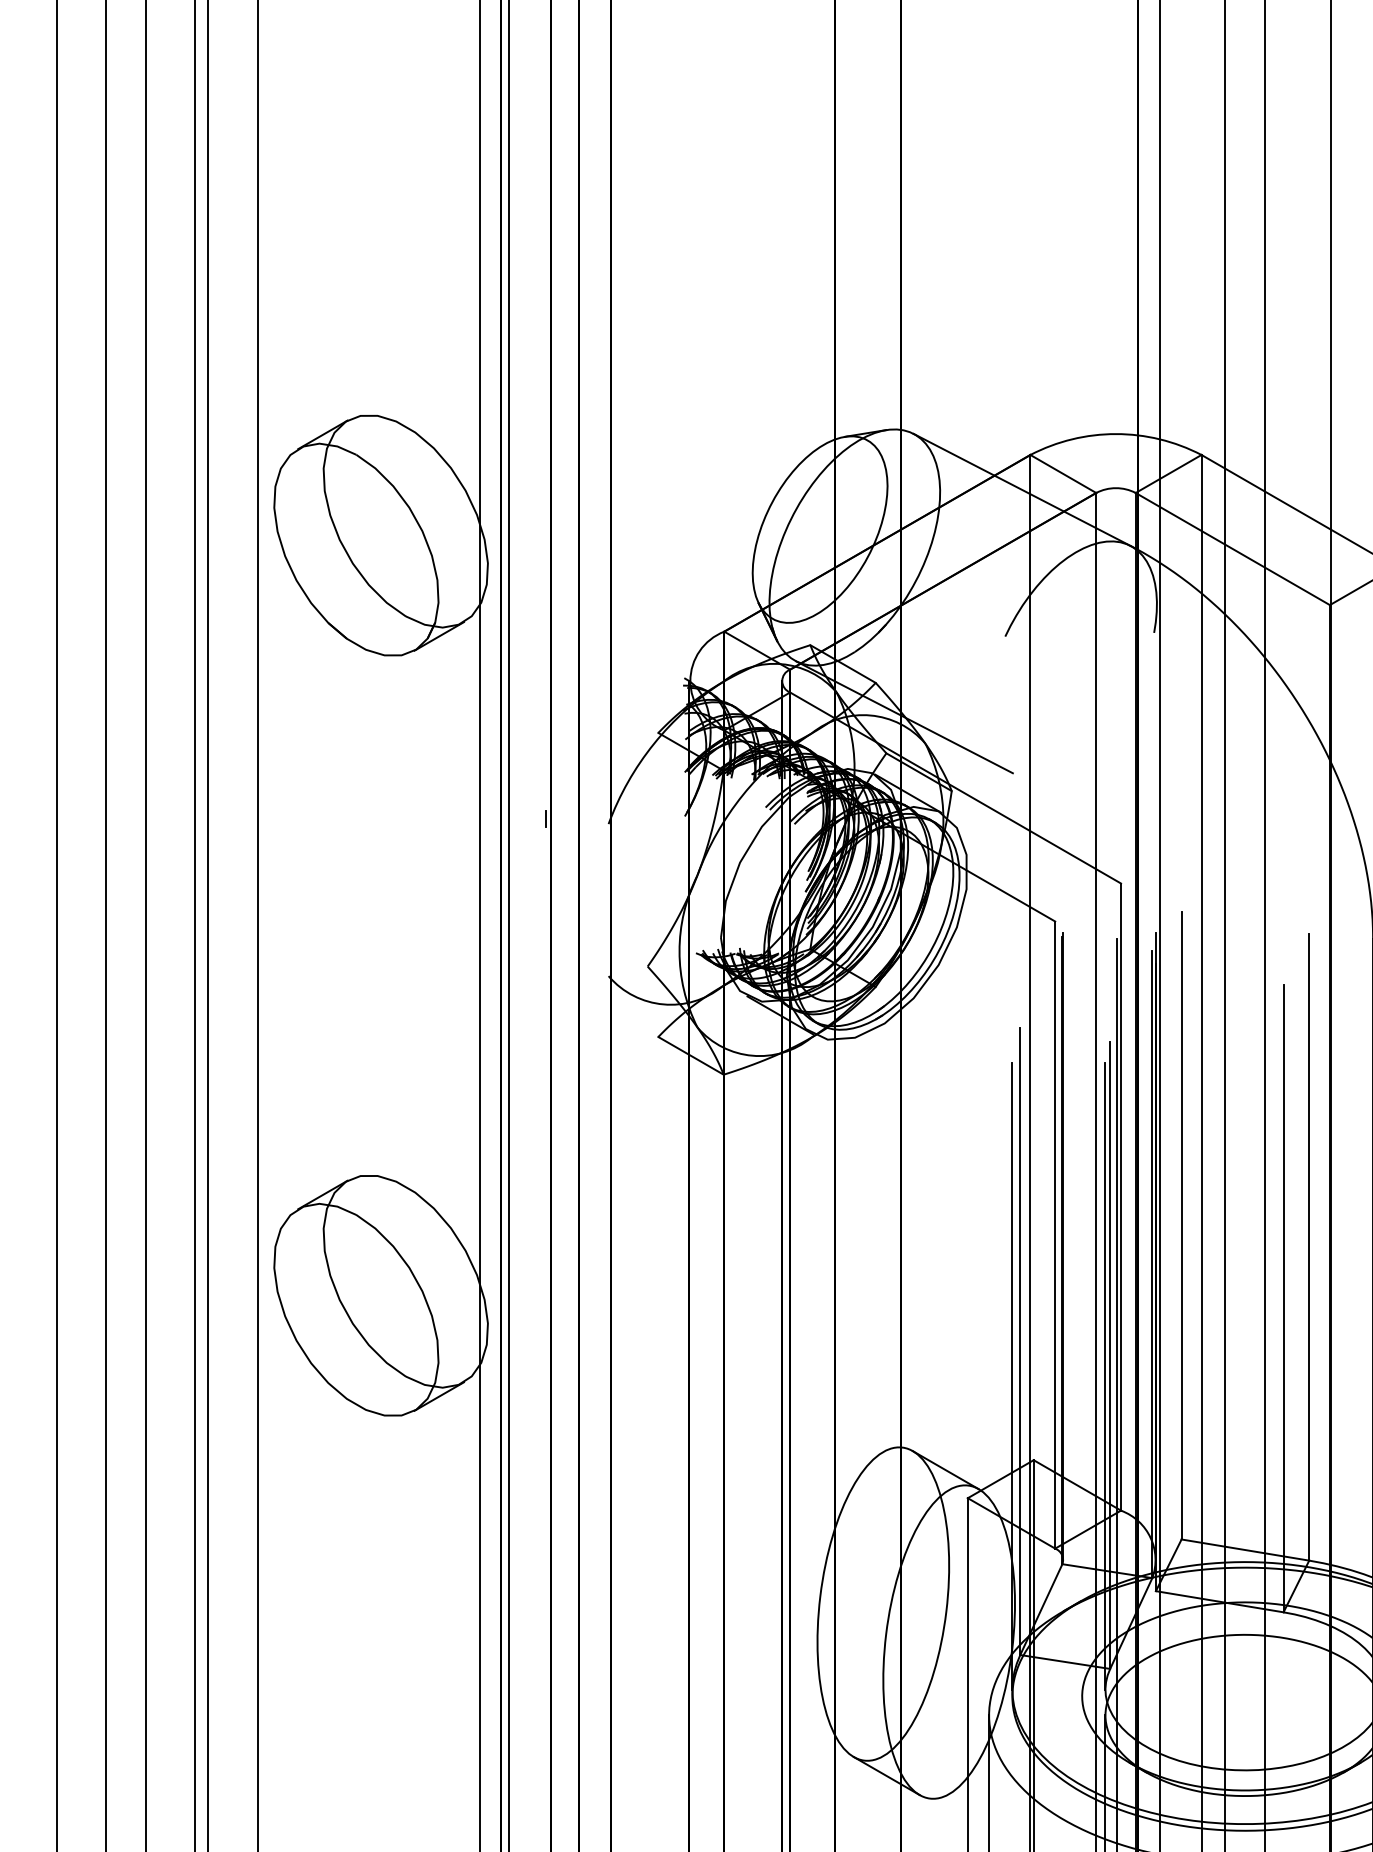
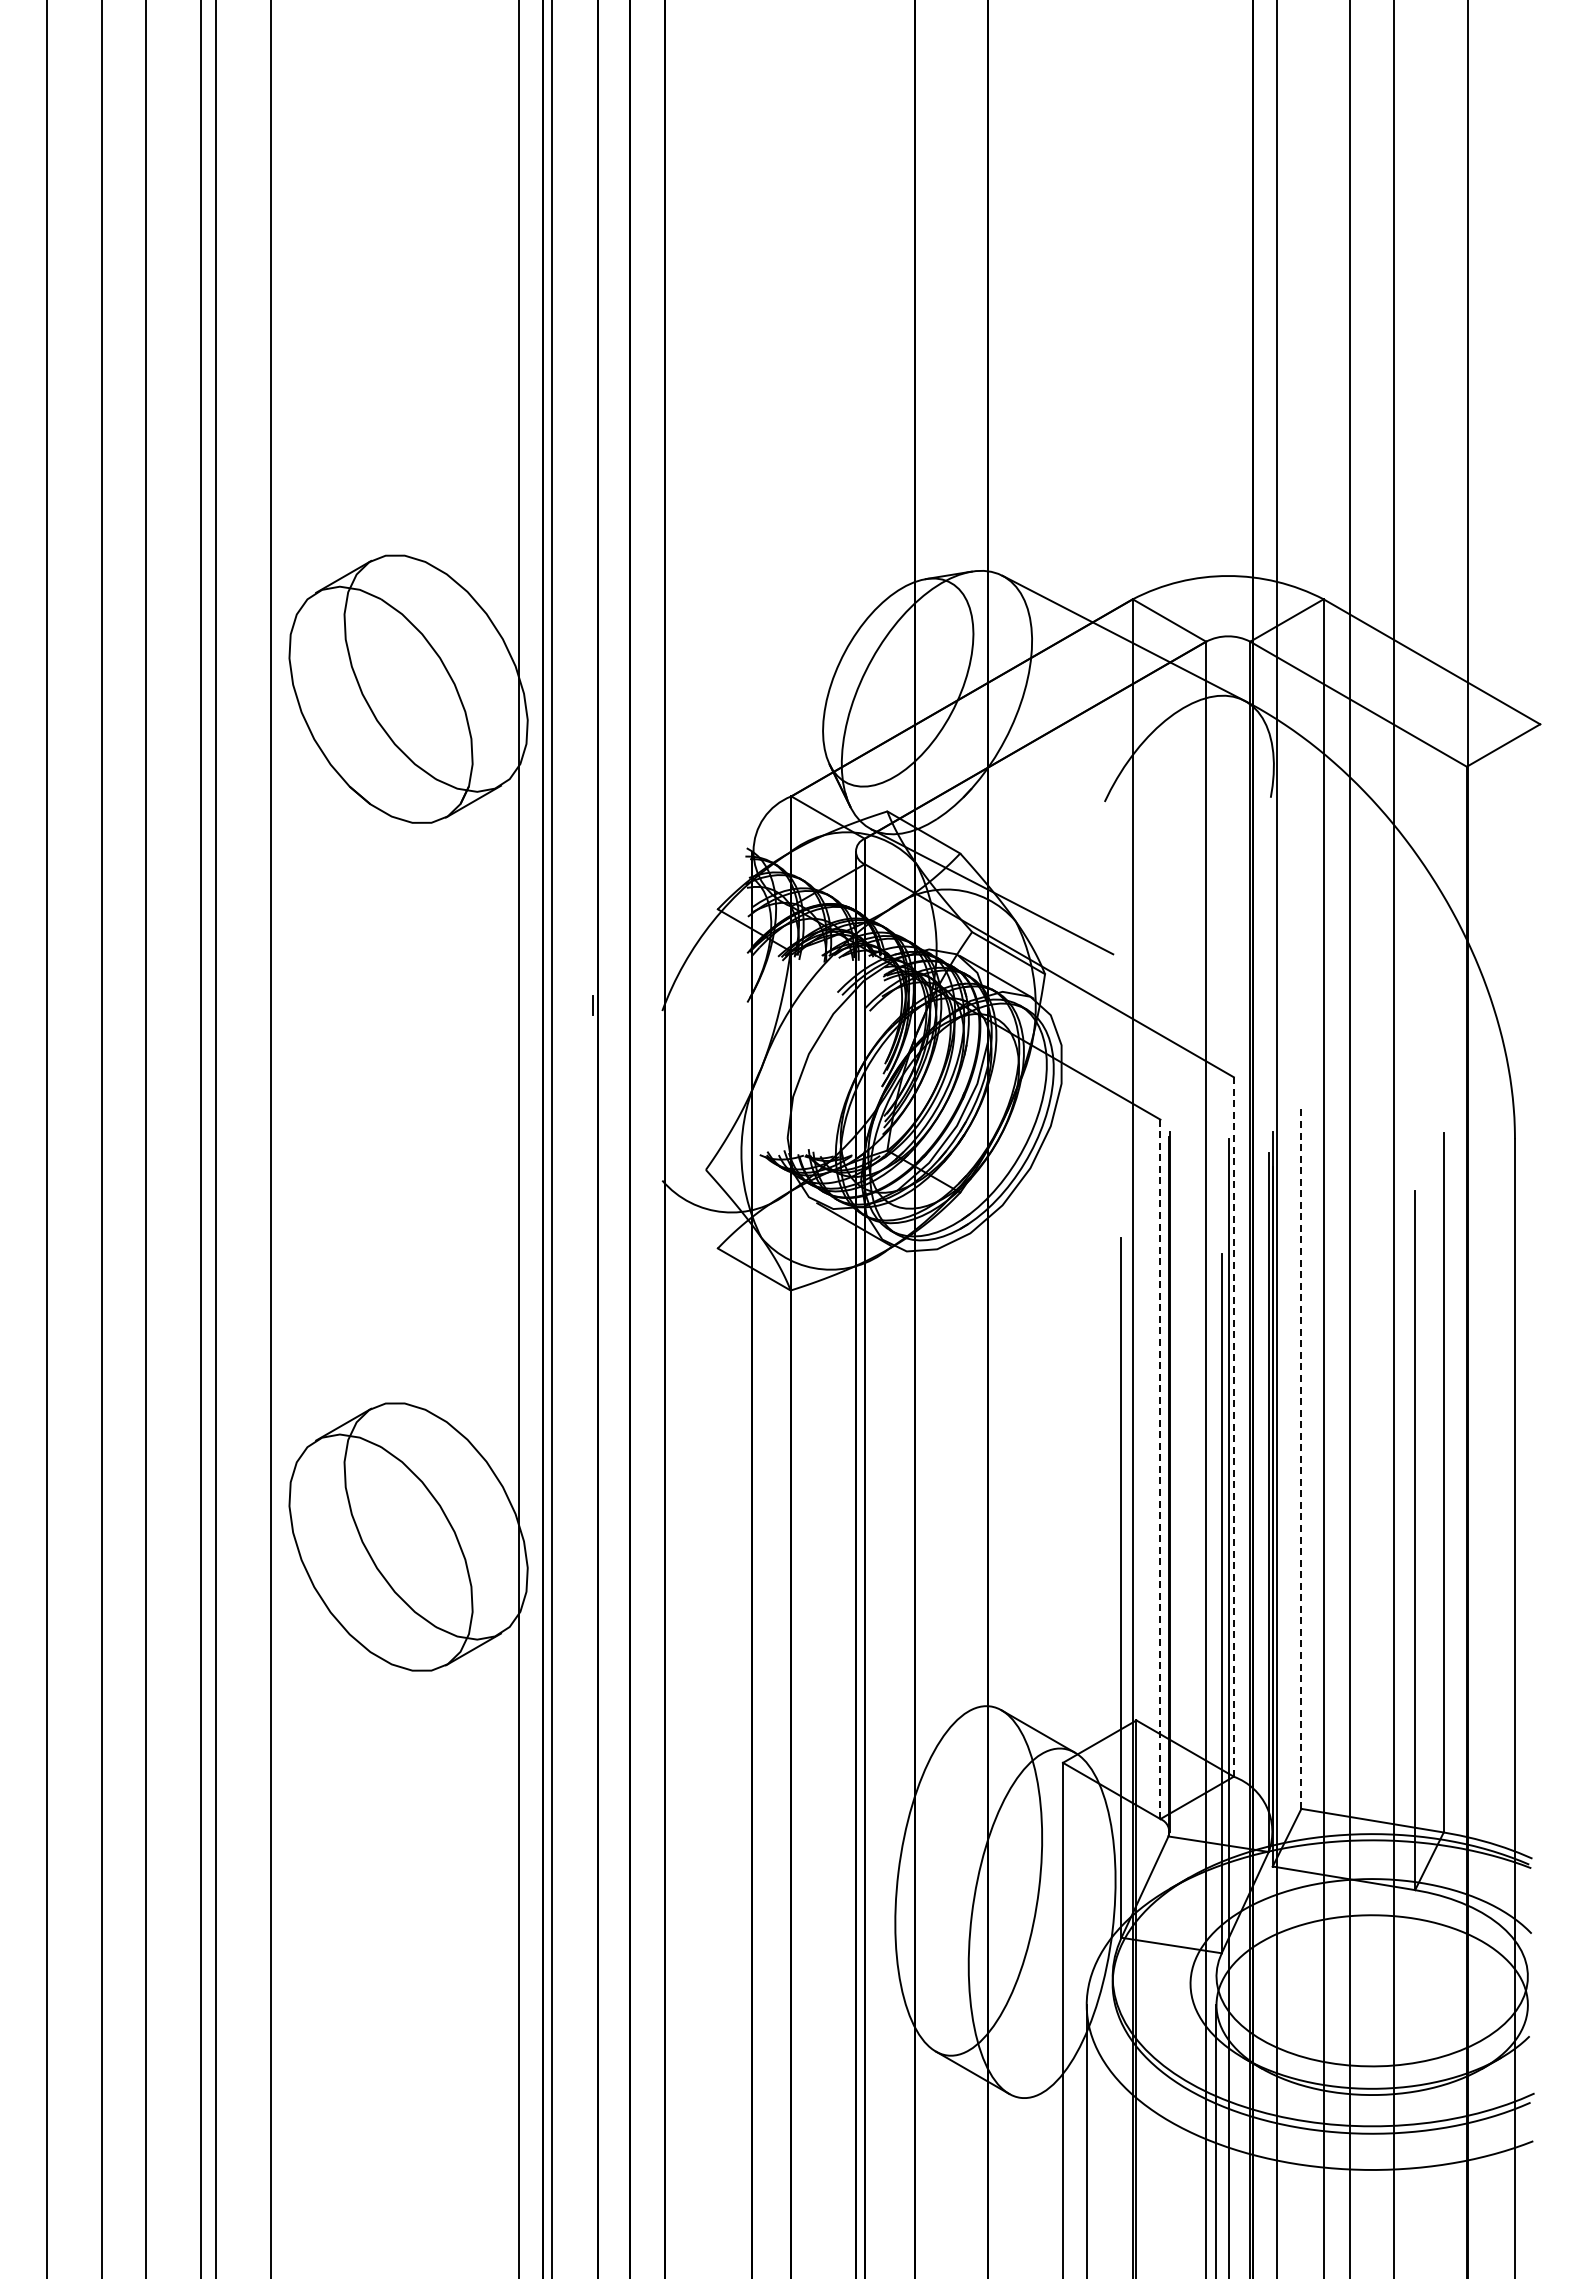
line: (1120, 1196) -> (1233, 1426), solid -> dashed
line: (1181, 1226) -> (1301, 1459), solid -> dashed
line: (1055, 1235) -> (1160, 1469), solid -> dashed
line: (1012, 1375) -> (1112, 1626), removed
line: (1105, 1375) -> (1216, 1626), removed

